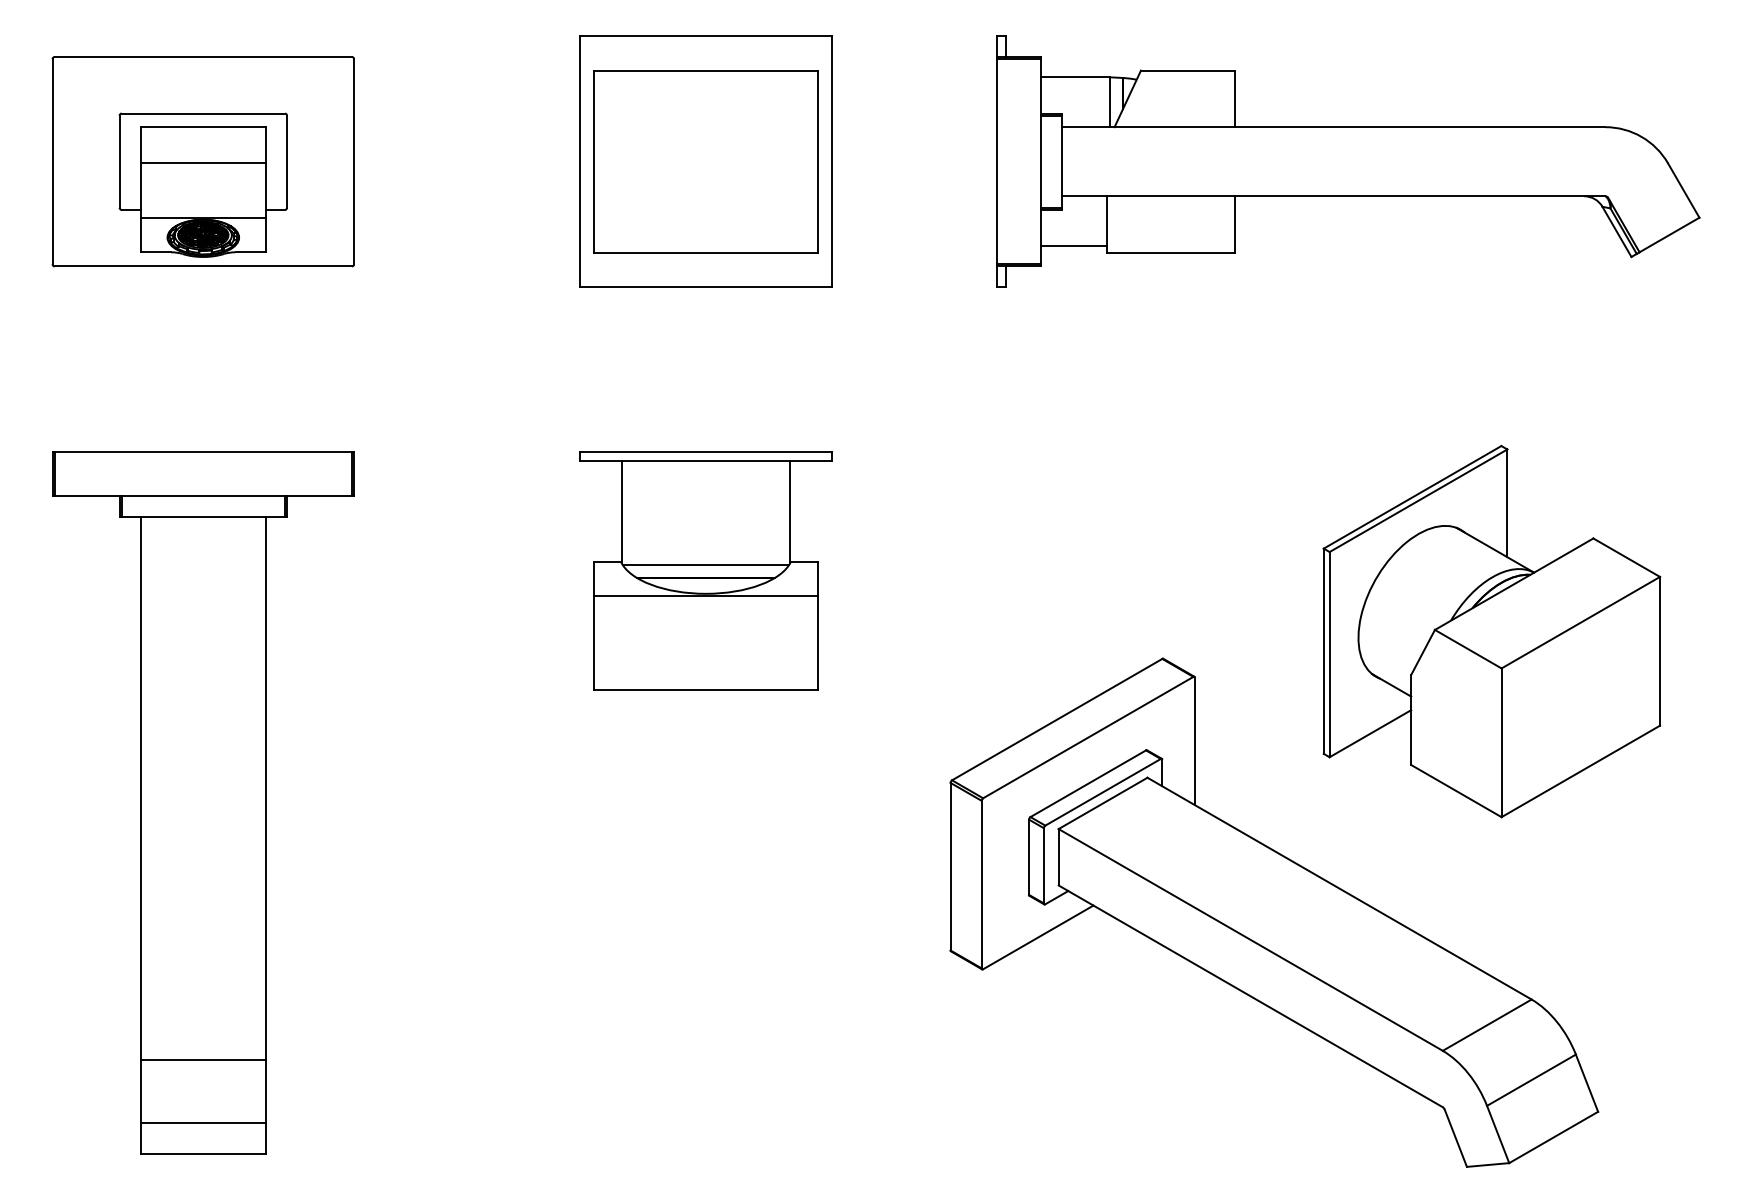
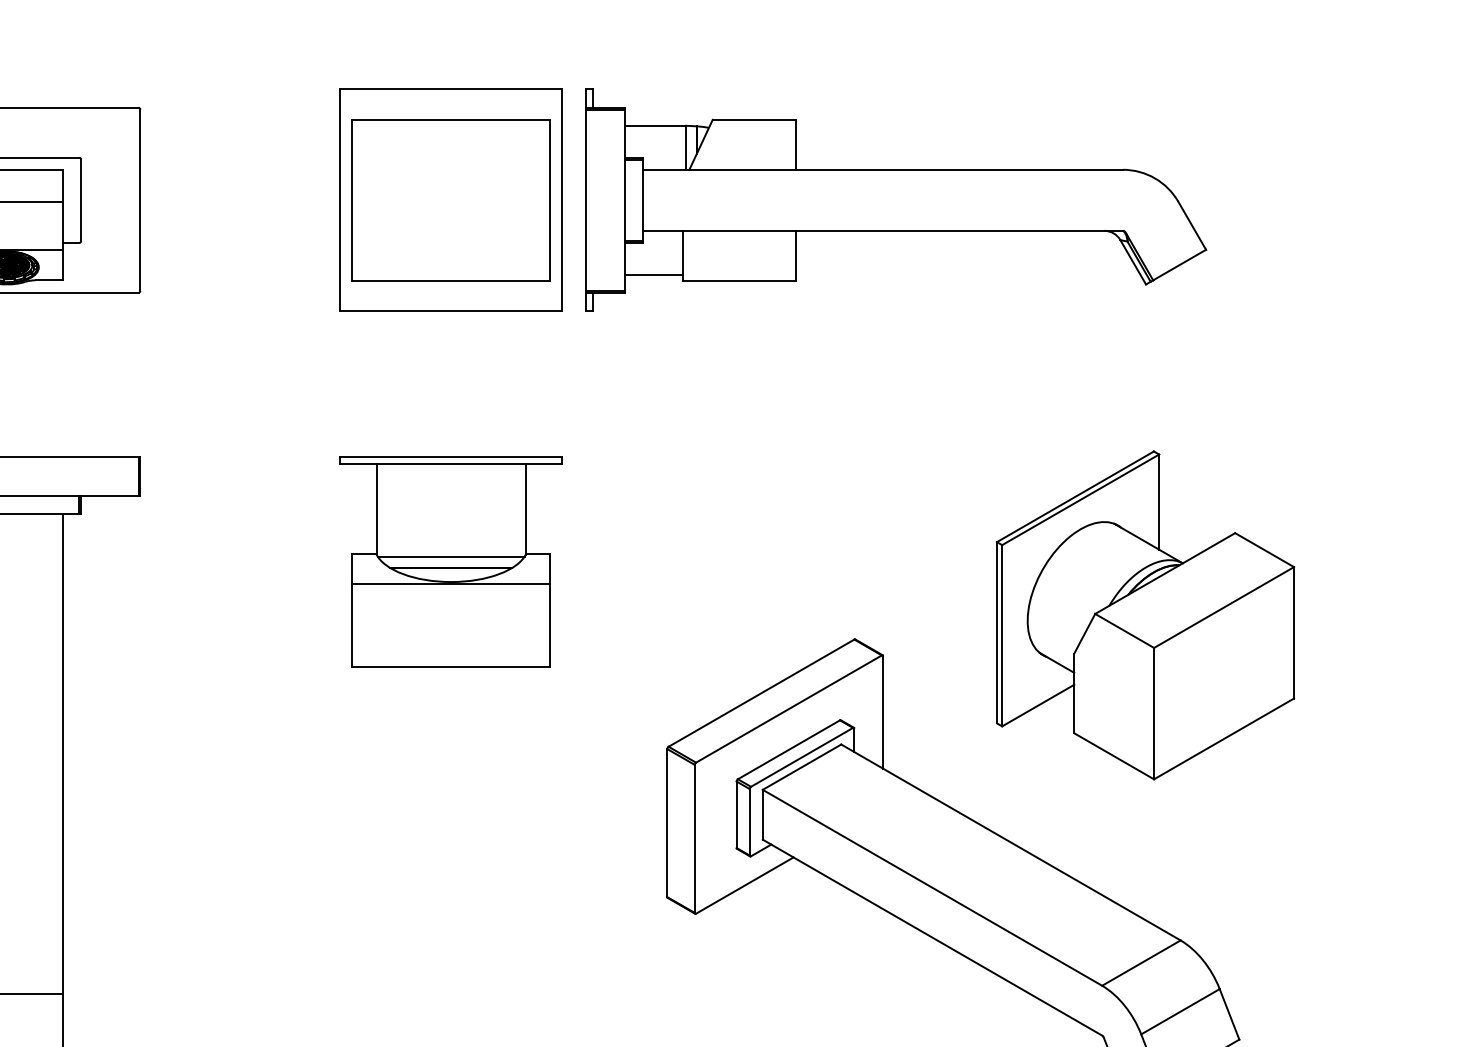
part: (1348, 161) -> (896, 200), moved

